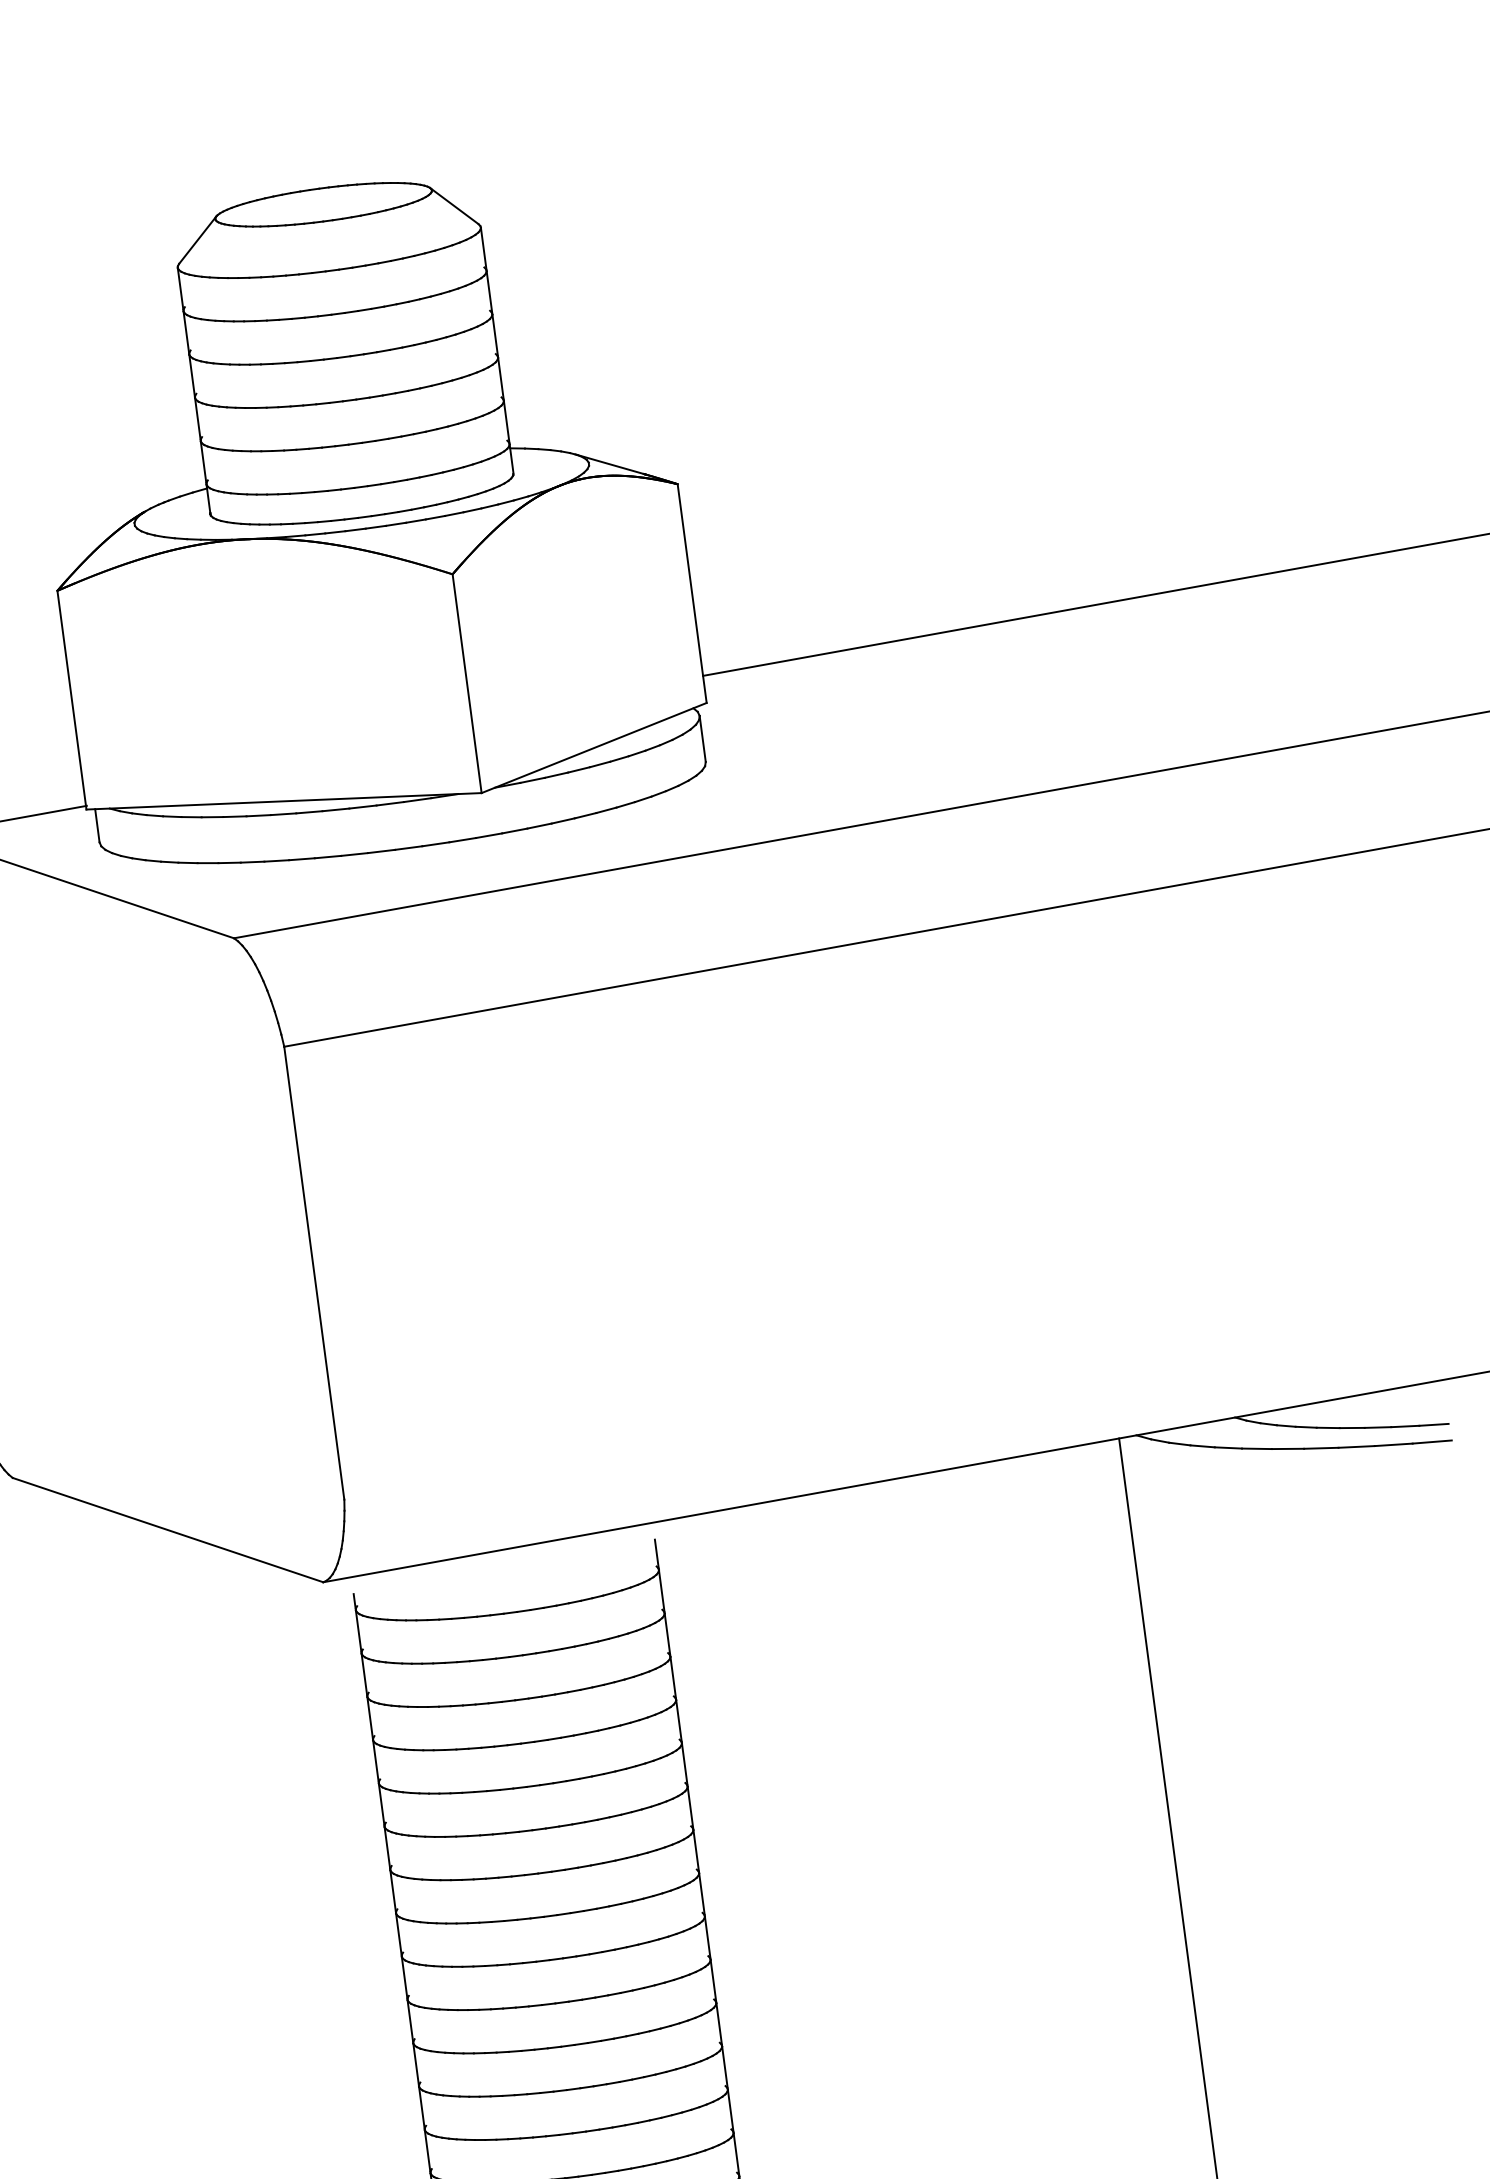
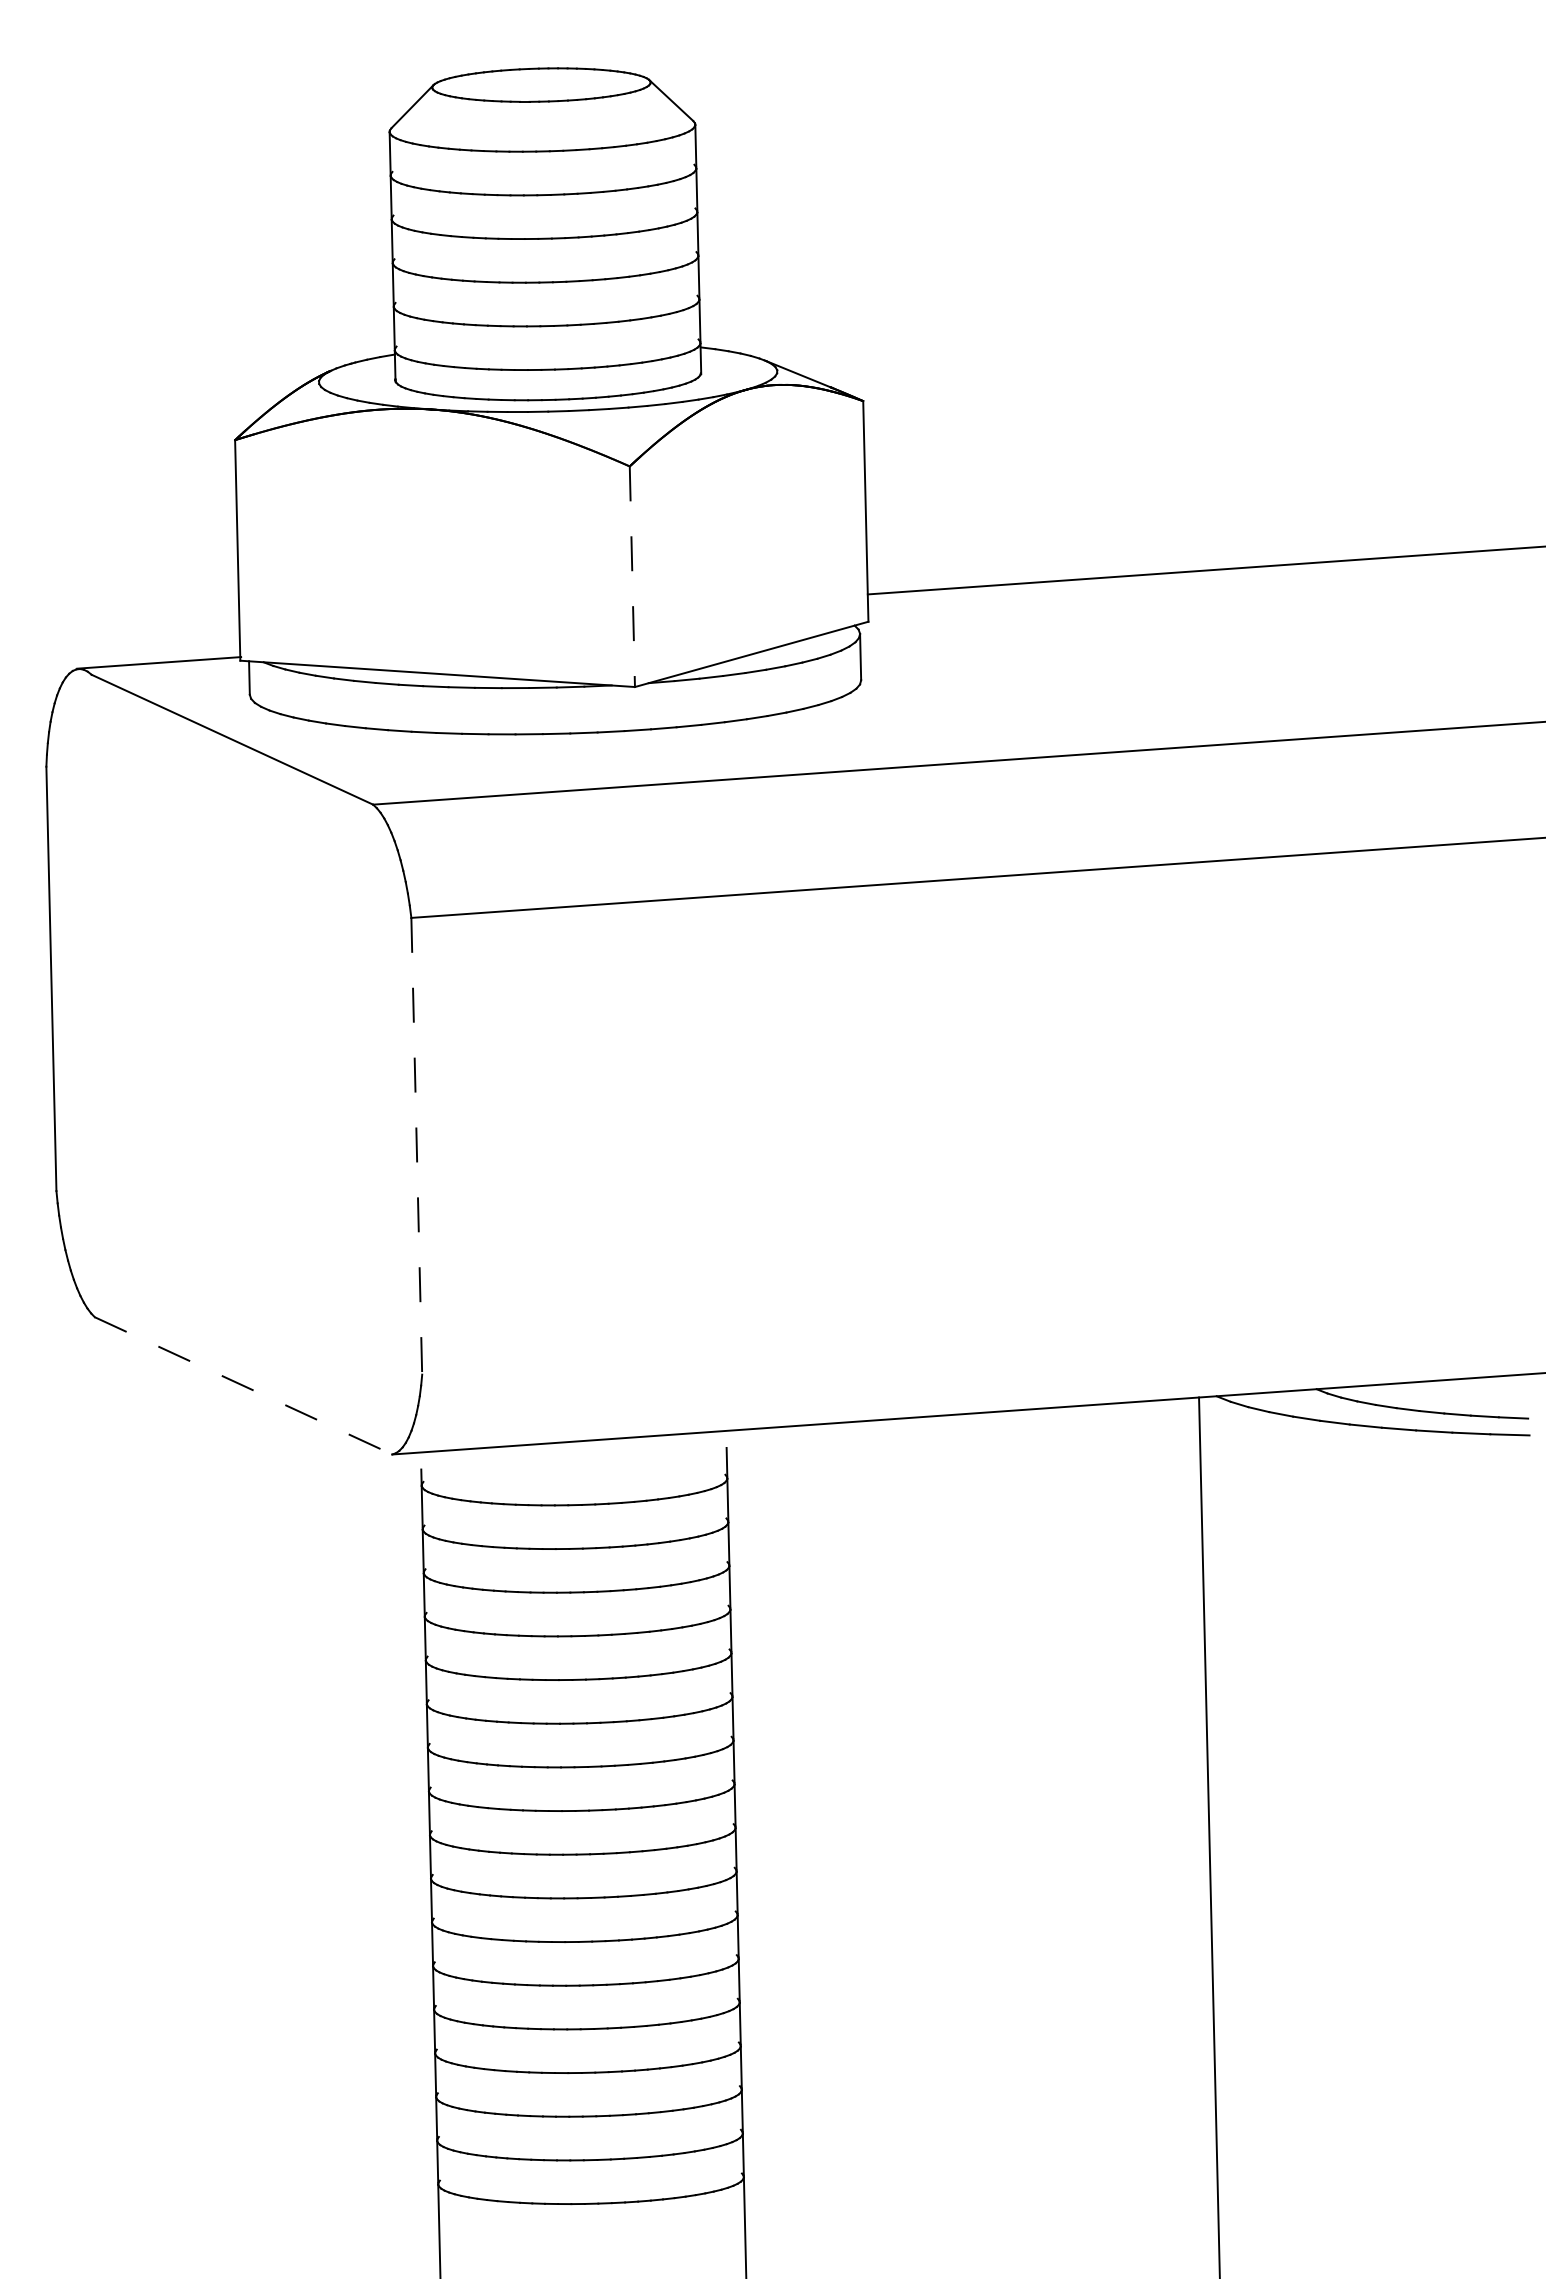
line: (467, 684) -> (632, 577), solid -> dashed
line: (314, 1273) -> (416, 1146), solid -> dashed
line: (167, 1529) -> (243, 1385), solid -> dashed

